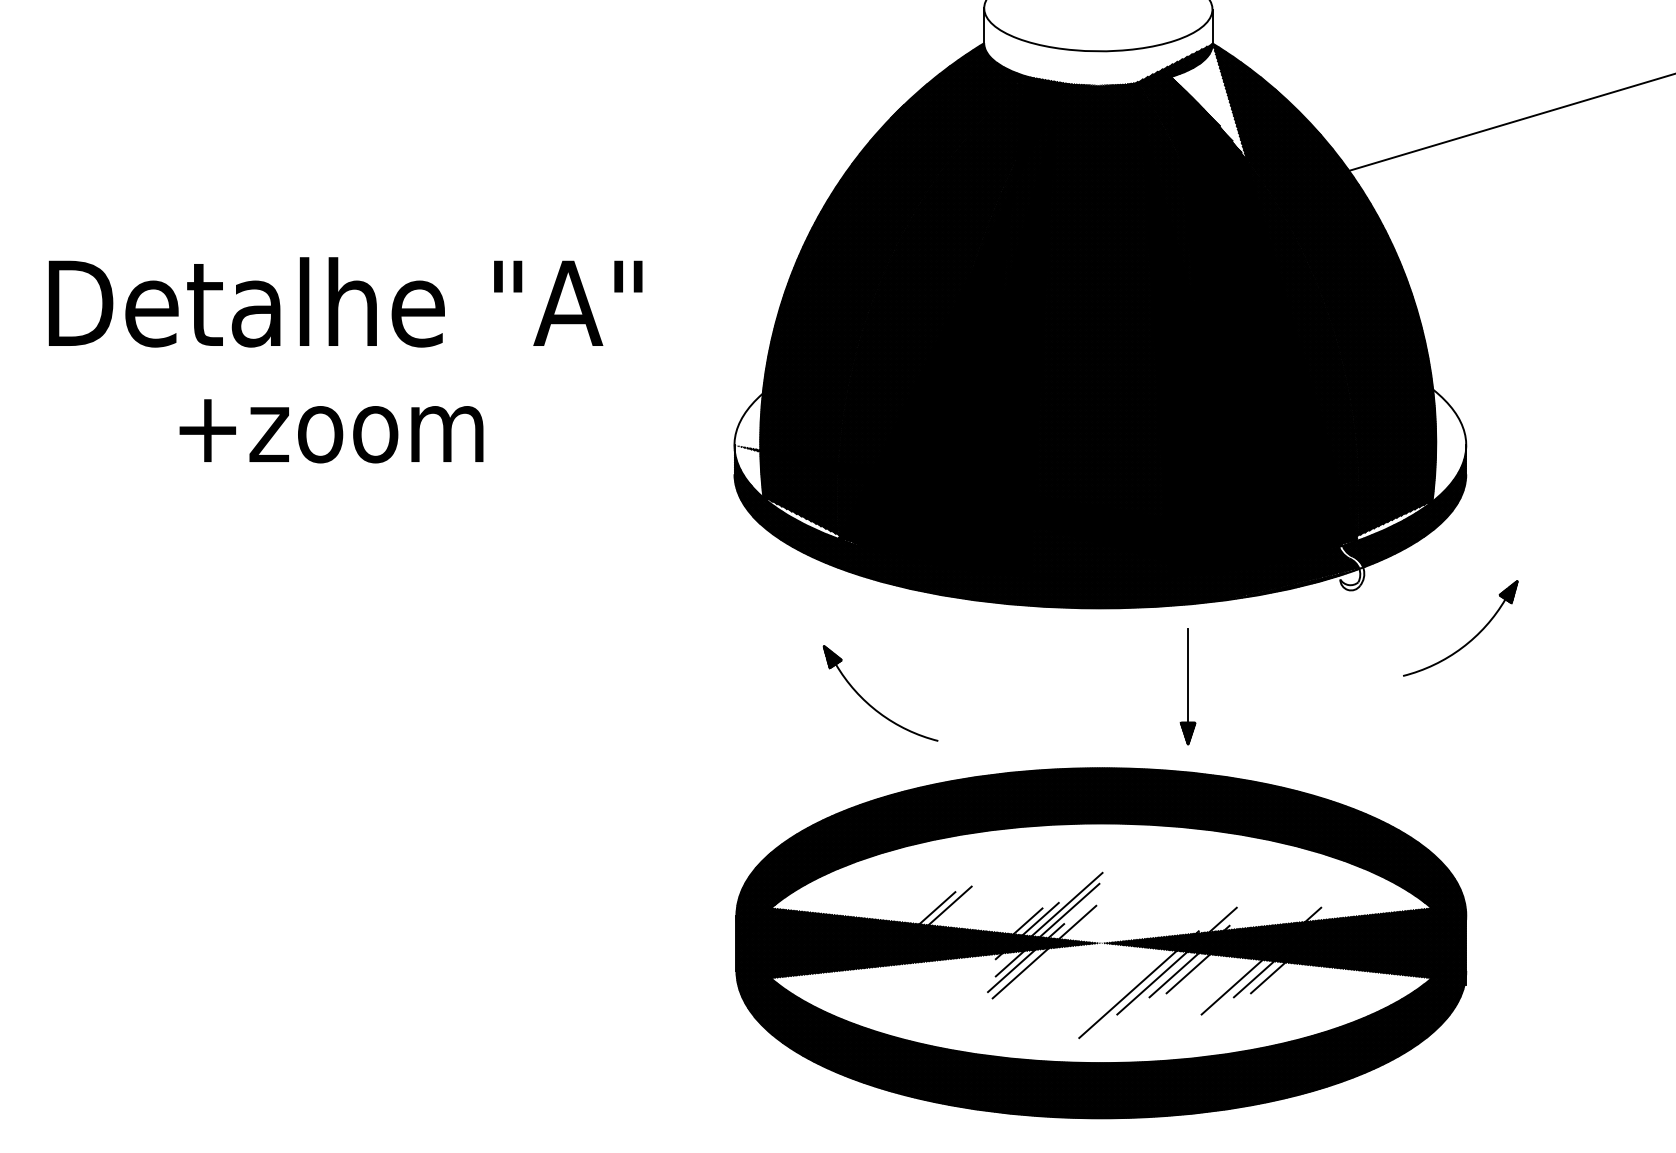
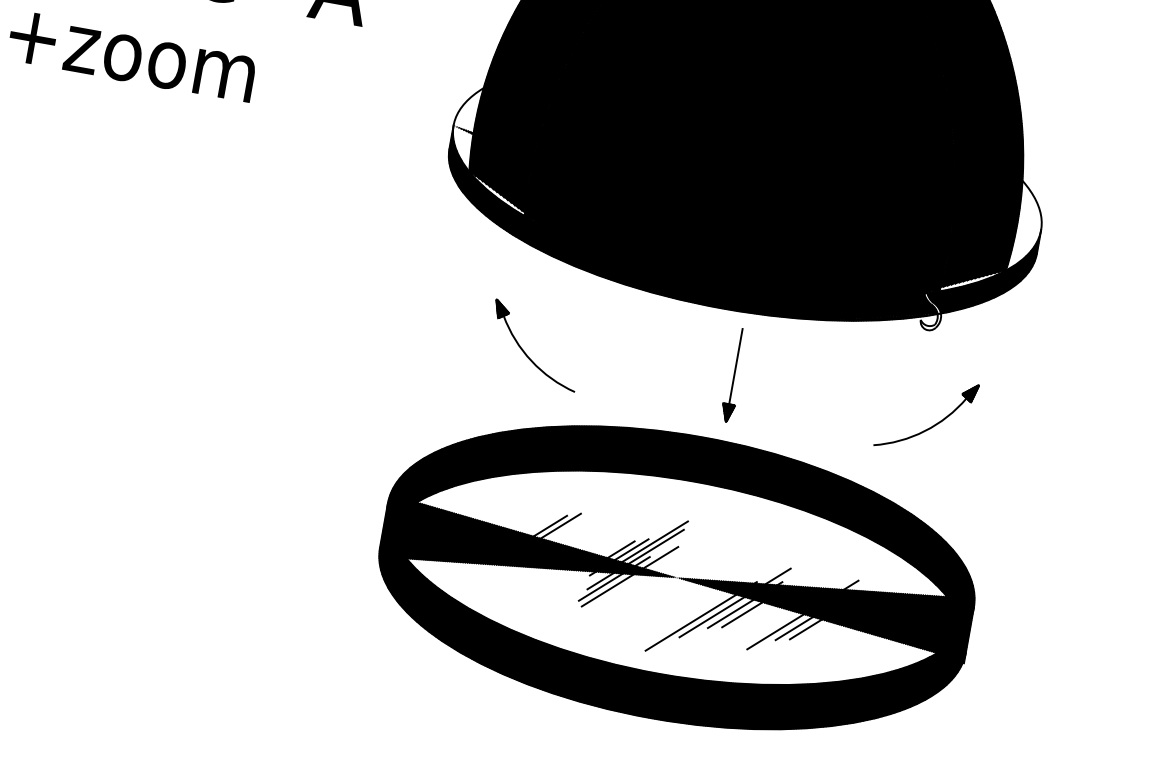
part: (1470, 639) -> (932, 425), moved
part: (1187, 686) -> (733, 375), moved

